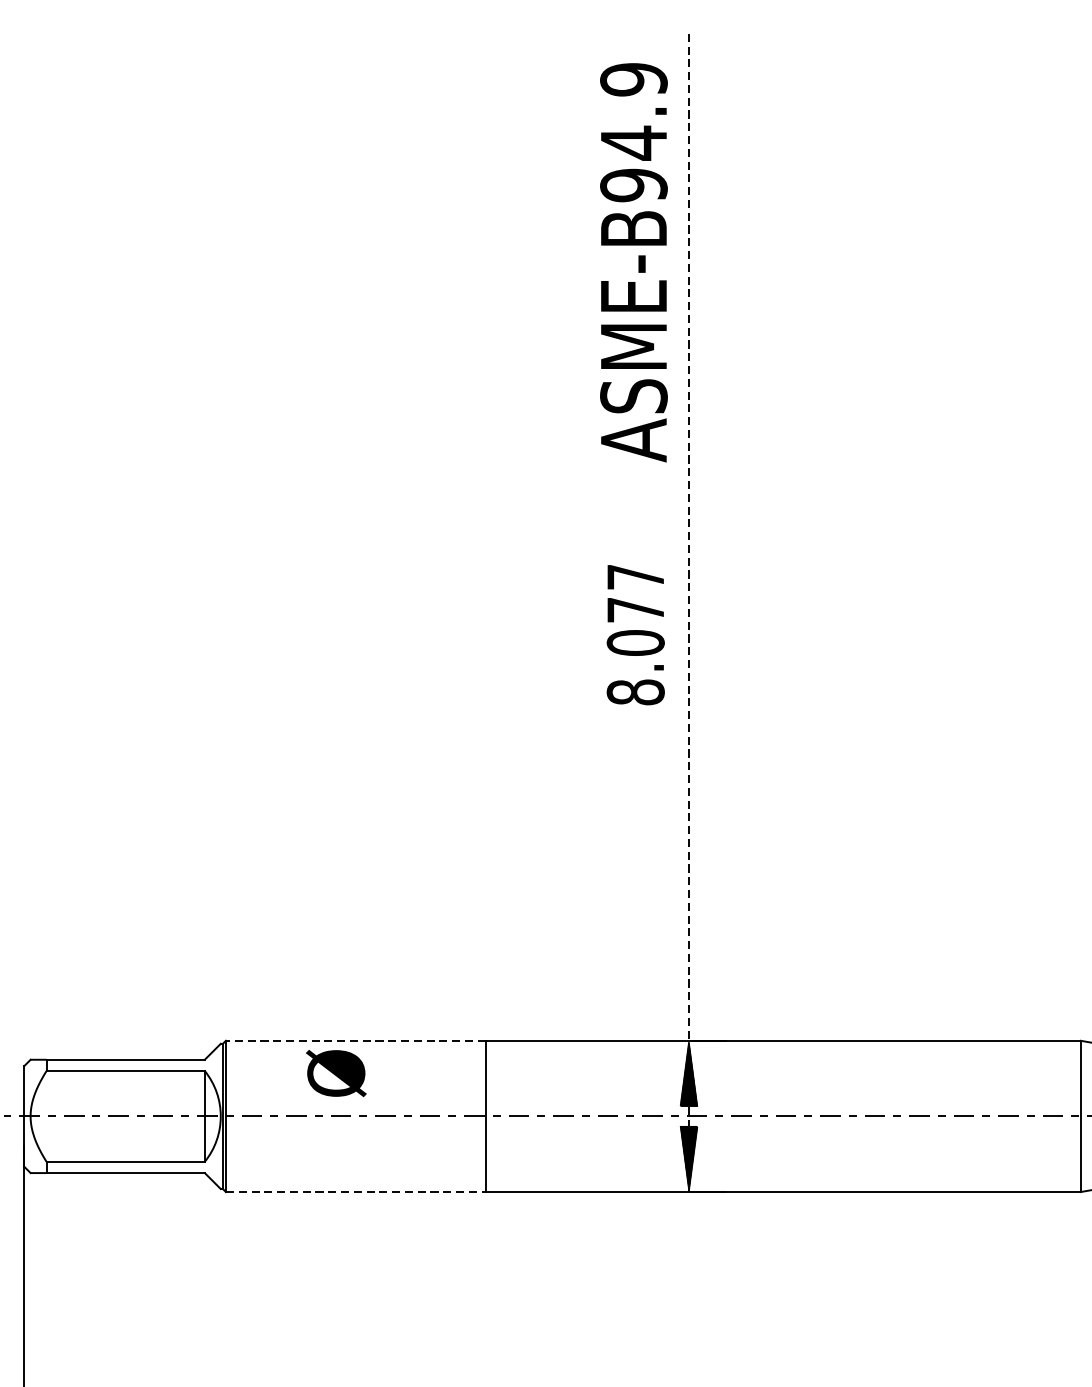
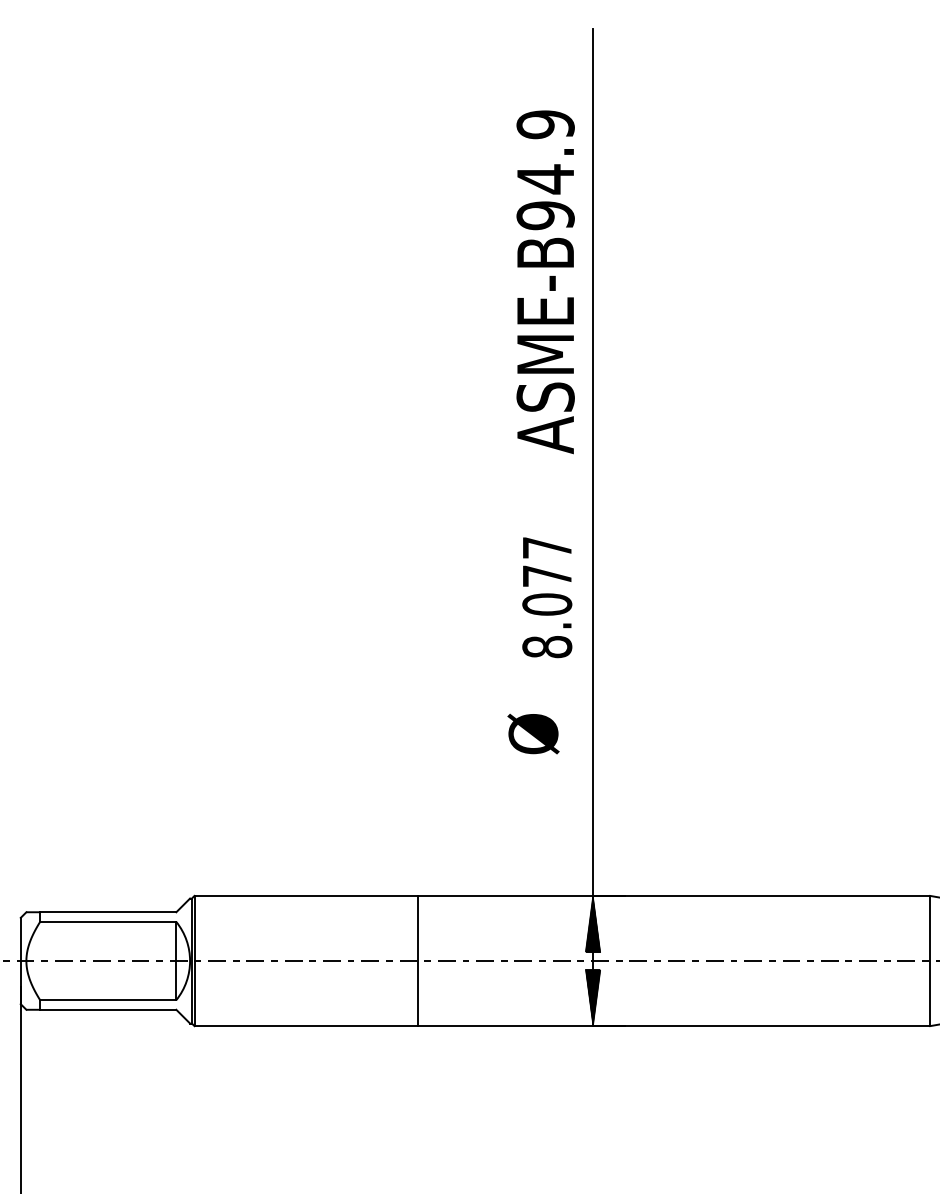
text: (633, 263) -> (545, 282), moved
line: (689, 612) -> (593, 527), dashed -> solid
text: (636, 634) -> (547, 597), moved
line: (356, 1040) -> (306, 895), dashed -> solid
text: (336, 1072) -> (533, 733), moved
line: (356, 1192) -> (306, 1026), dashed -> solid

